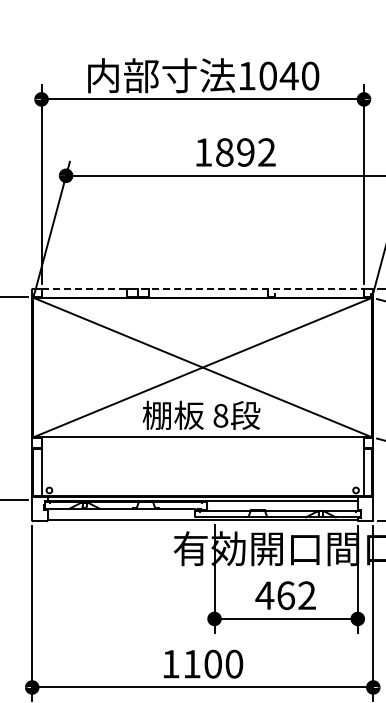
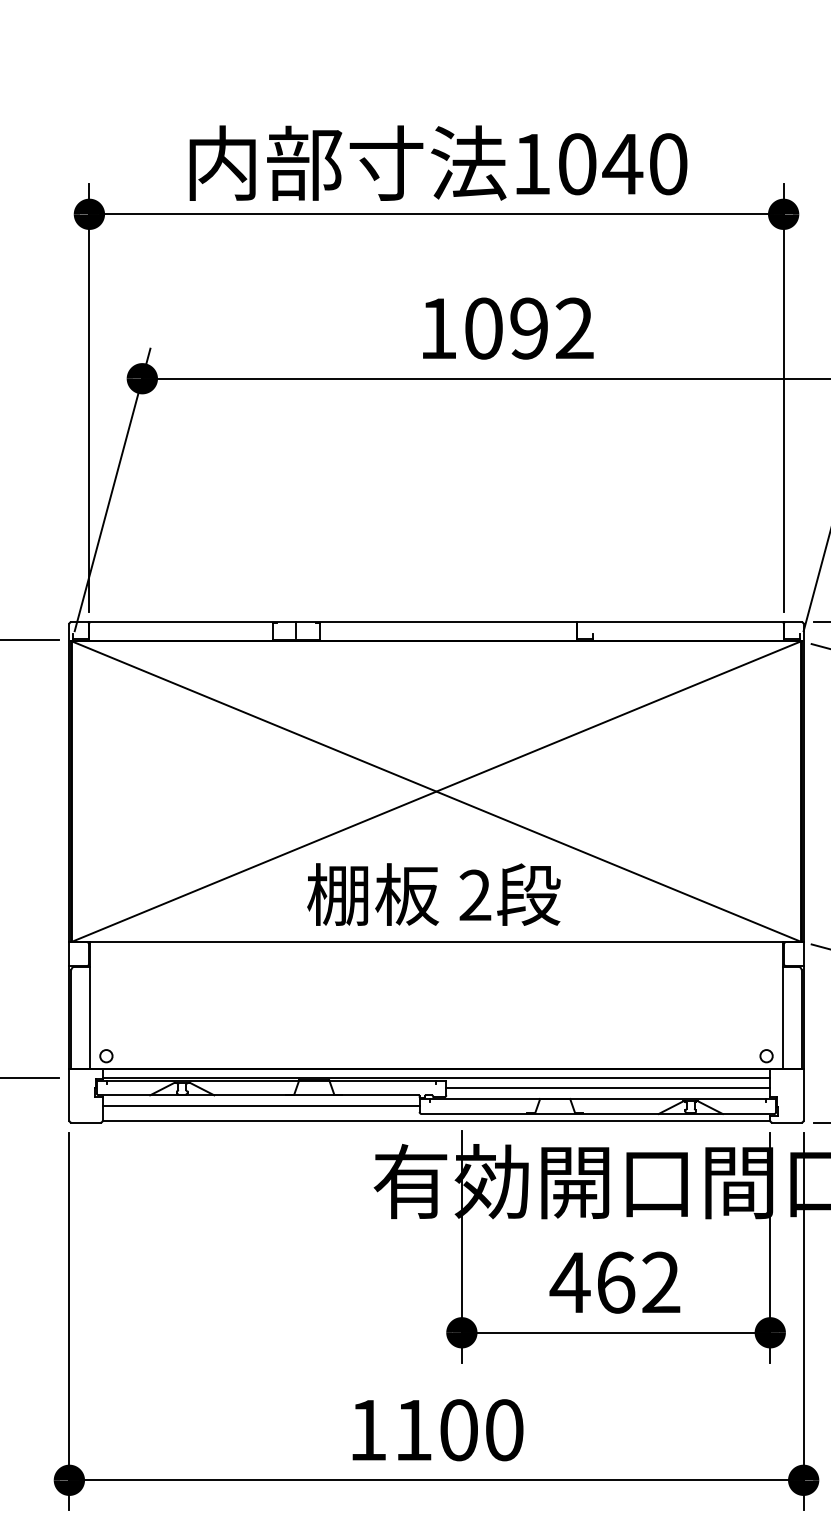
text: (224, 152) -> (483, 328), 1892 -> 1092
line: (203, 288) -> (438, 621), dashed -> solid
text: (220, 415) -> (474, 894), 8 -> 2
line: (282, 505) -> (608, 1088), added
line: (120, 513) -> (259, 1105), added

